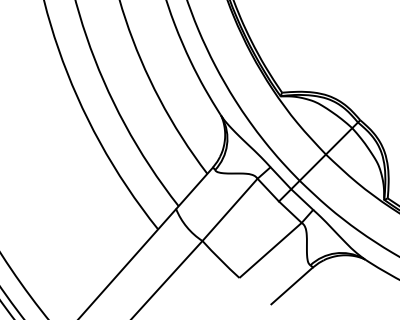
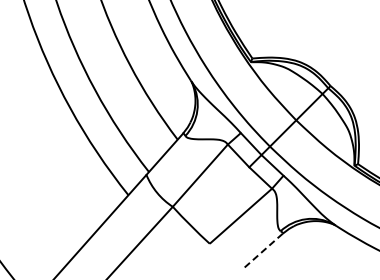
line: (291, 286) -> (261, 252), solid -> dashed

